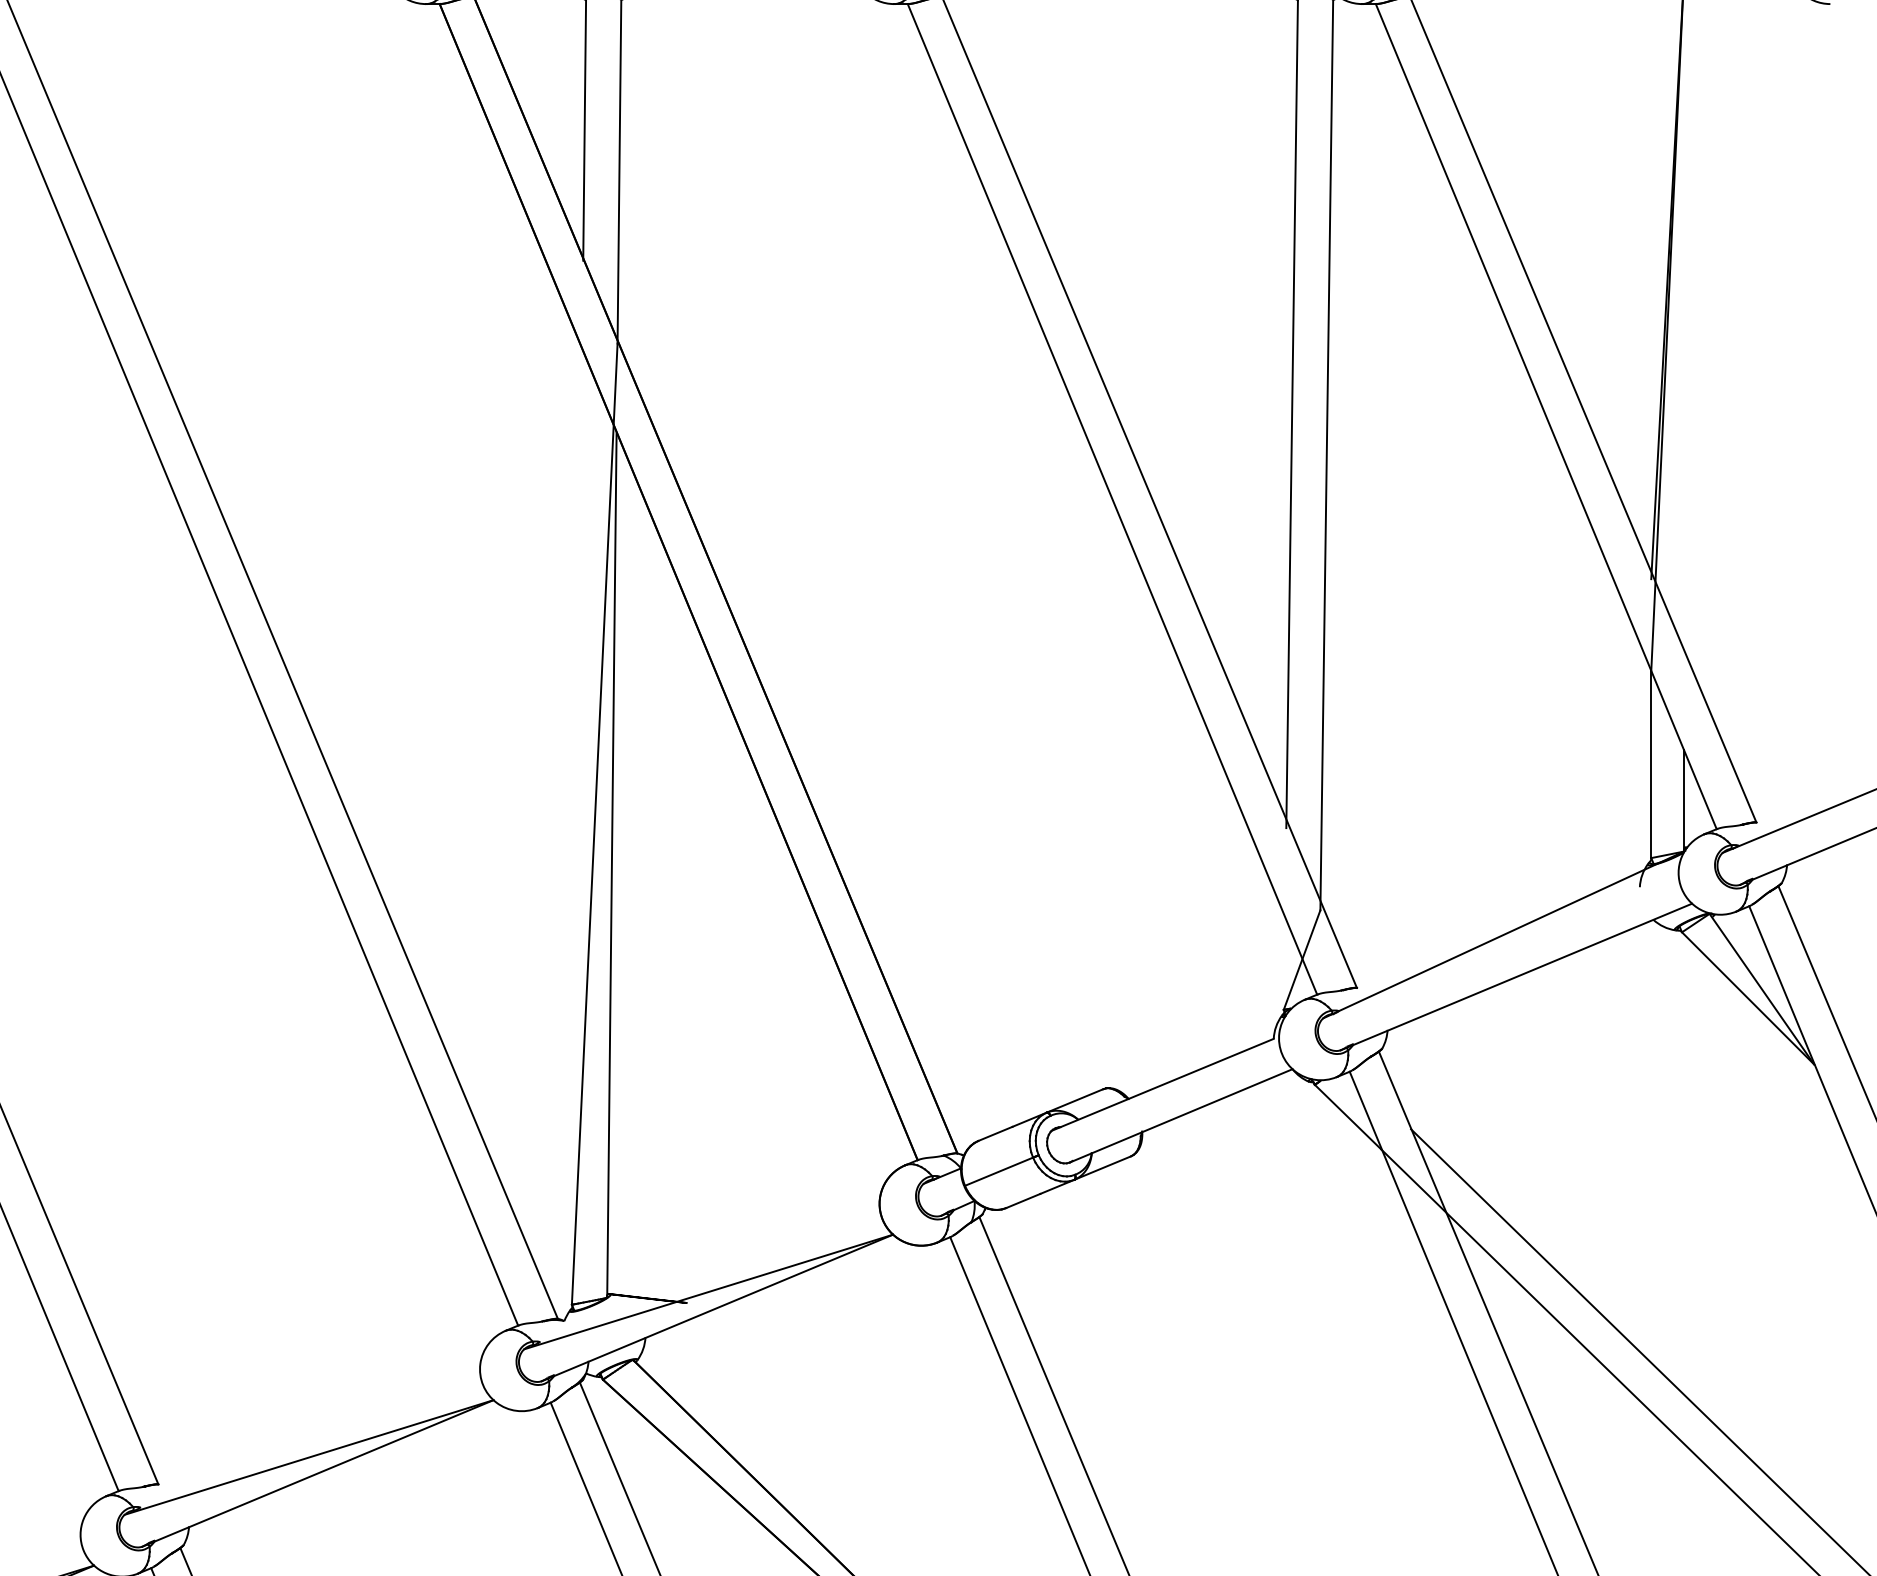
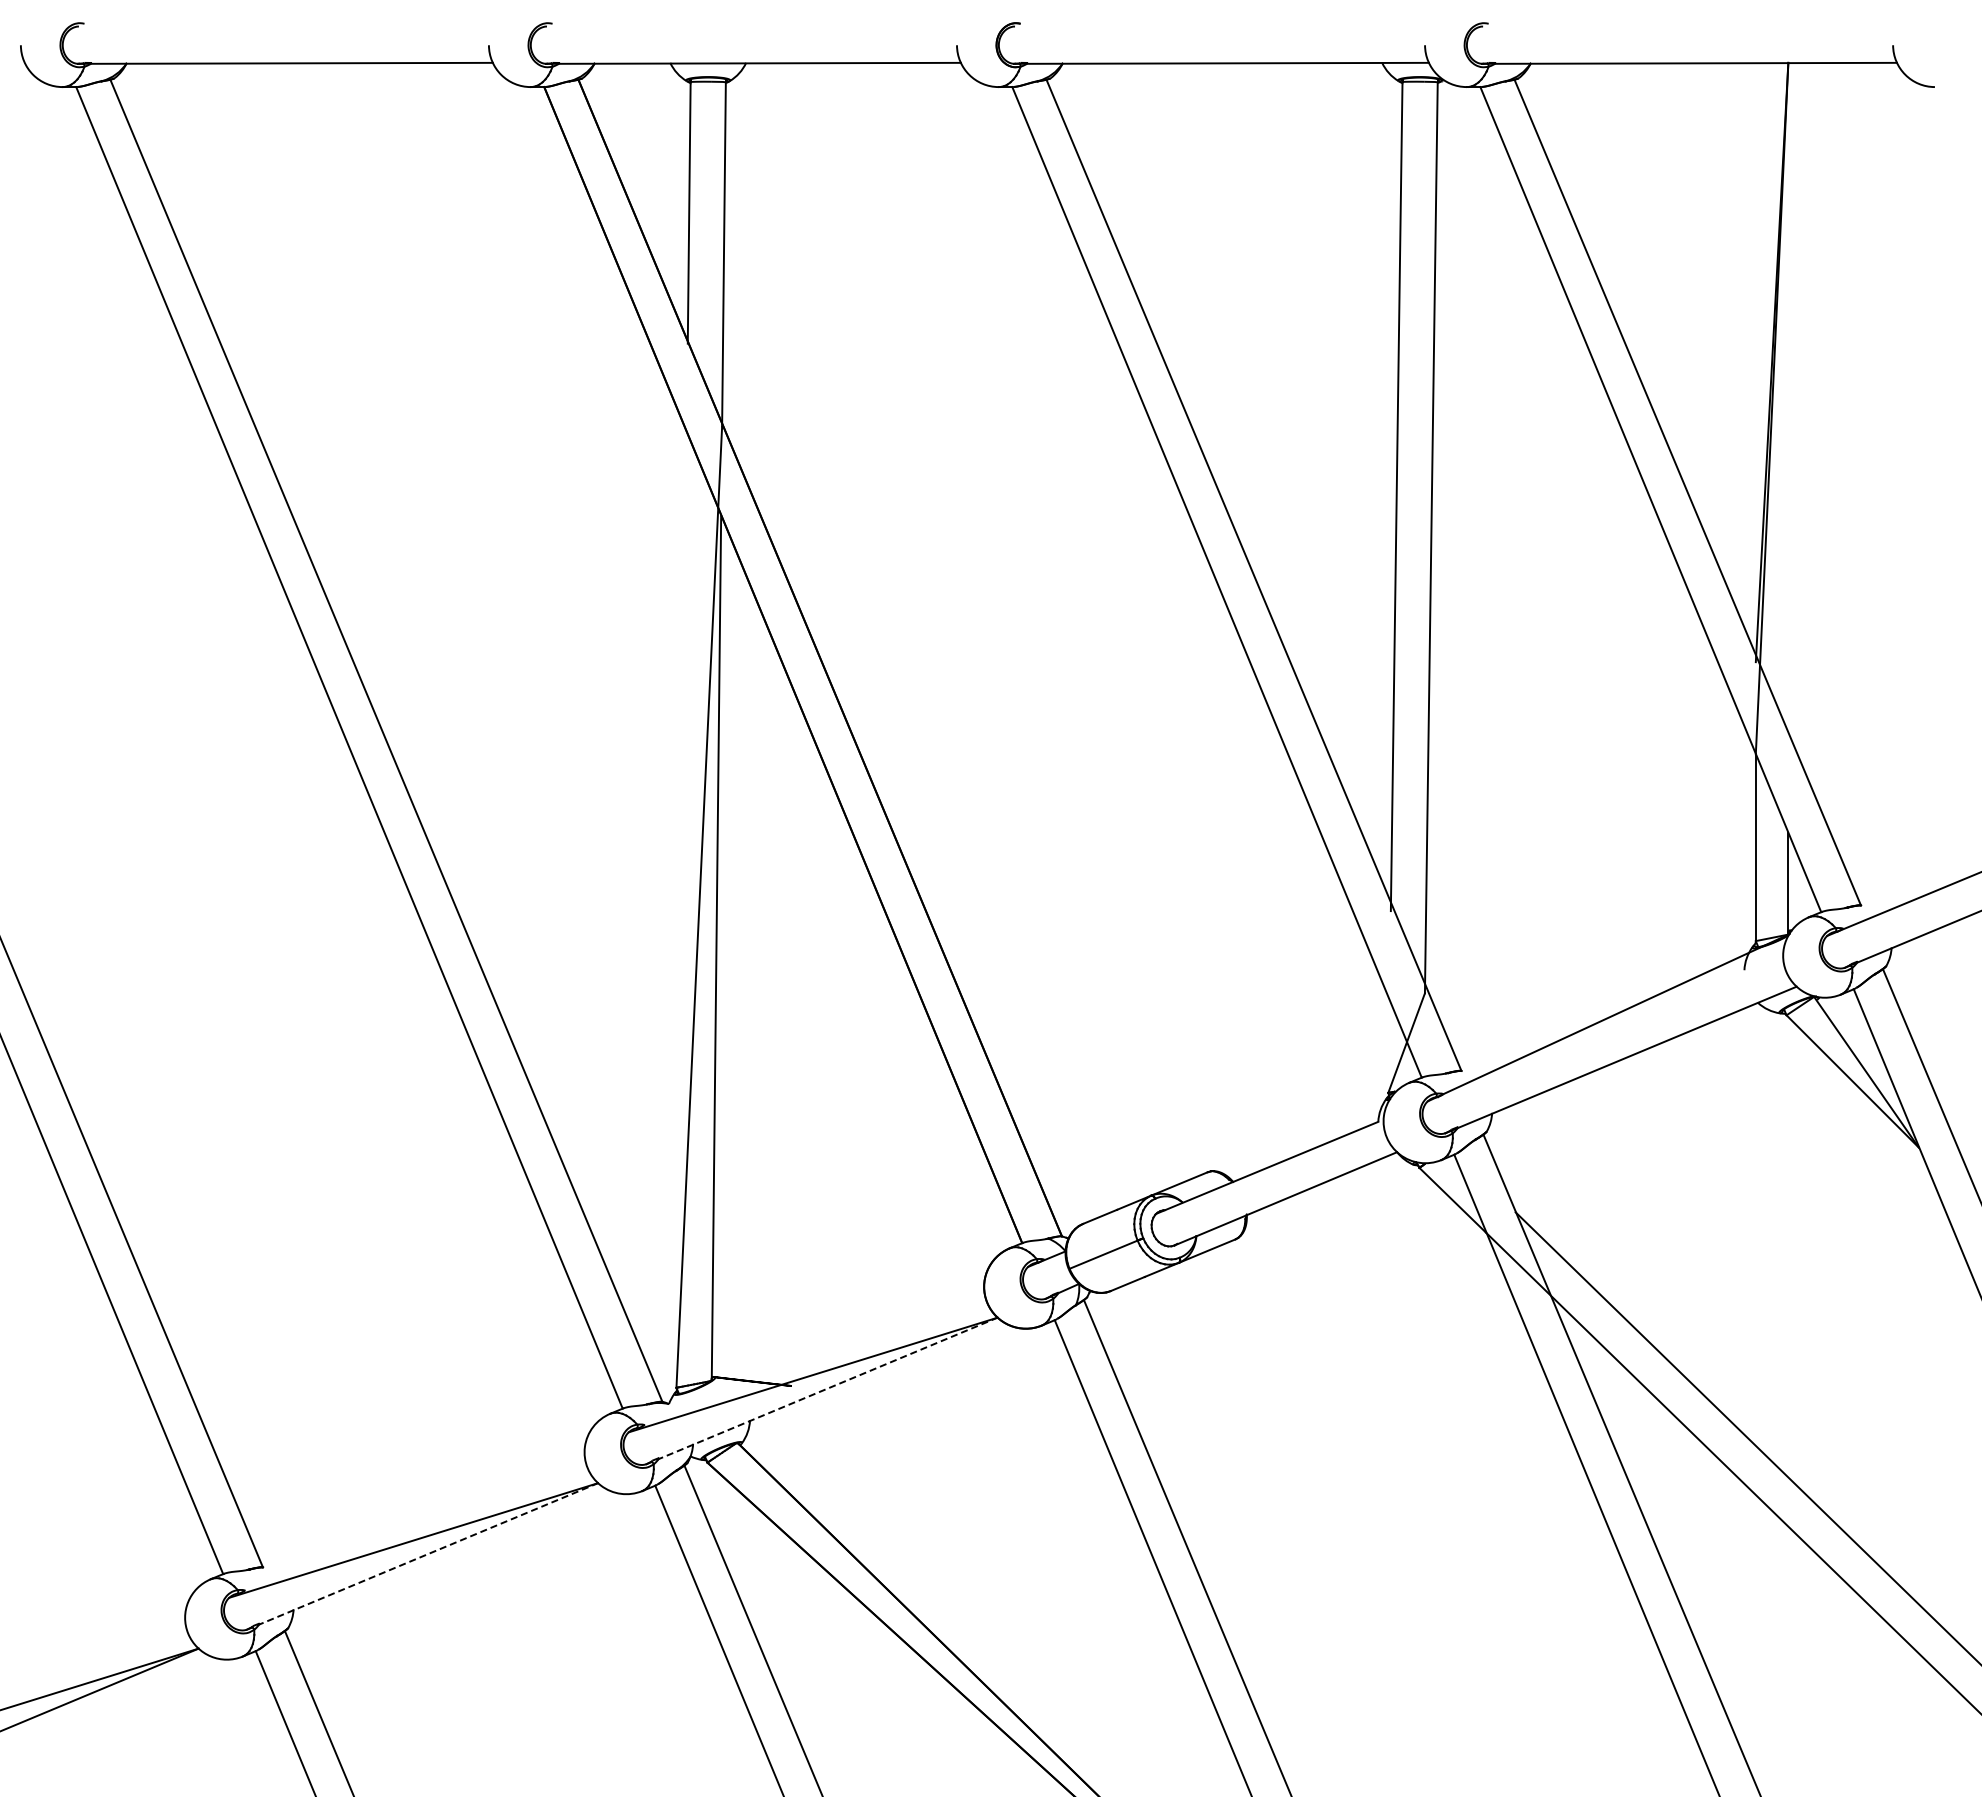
line: (717, 1307) -> (822, 1390), solid -> dashed
line: (318, 1473) -> (423, 1556), solid -> dashed

